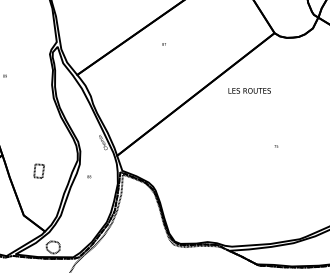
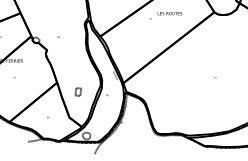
text: (248, 90) -> (169, 13), moved

